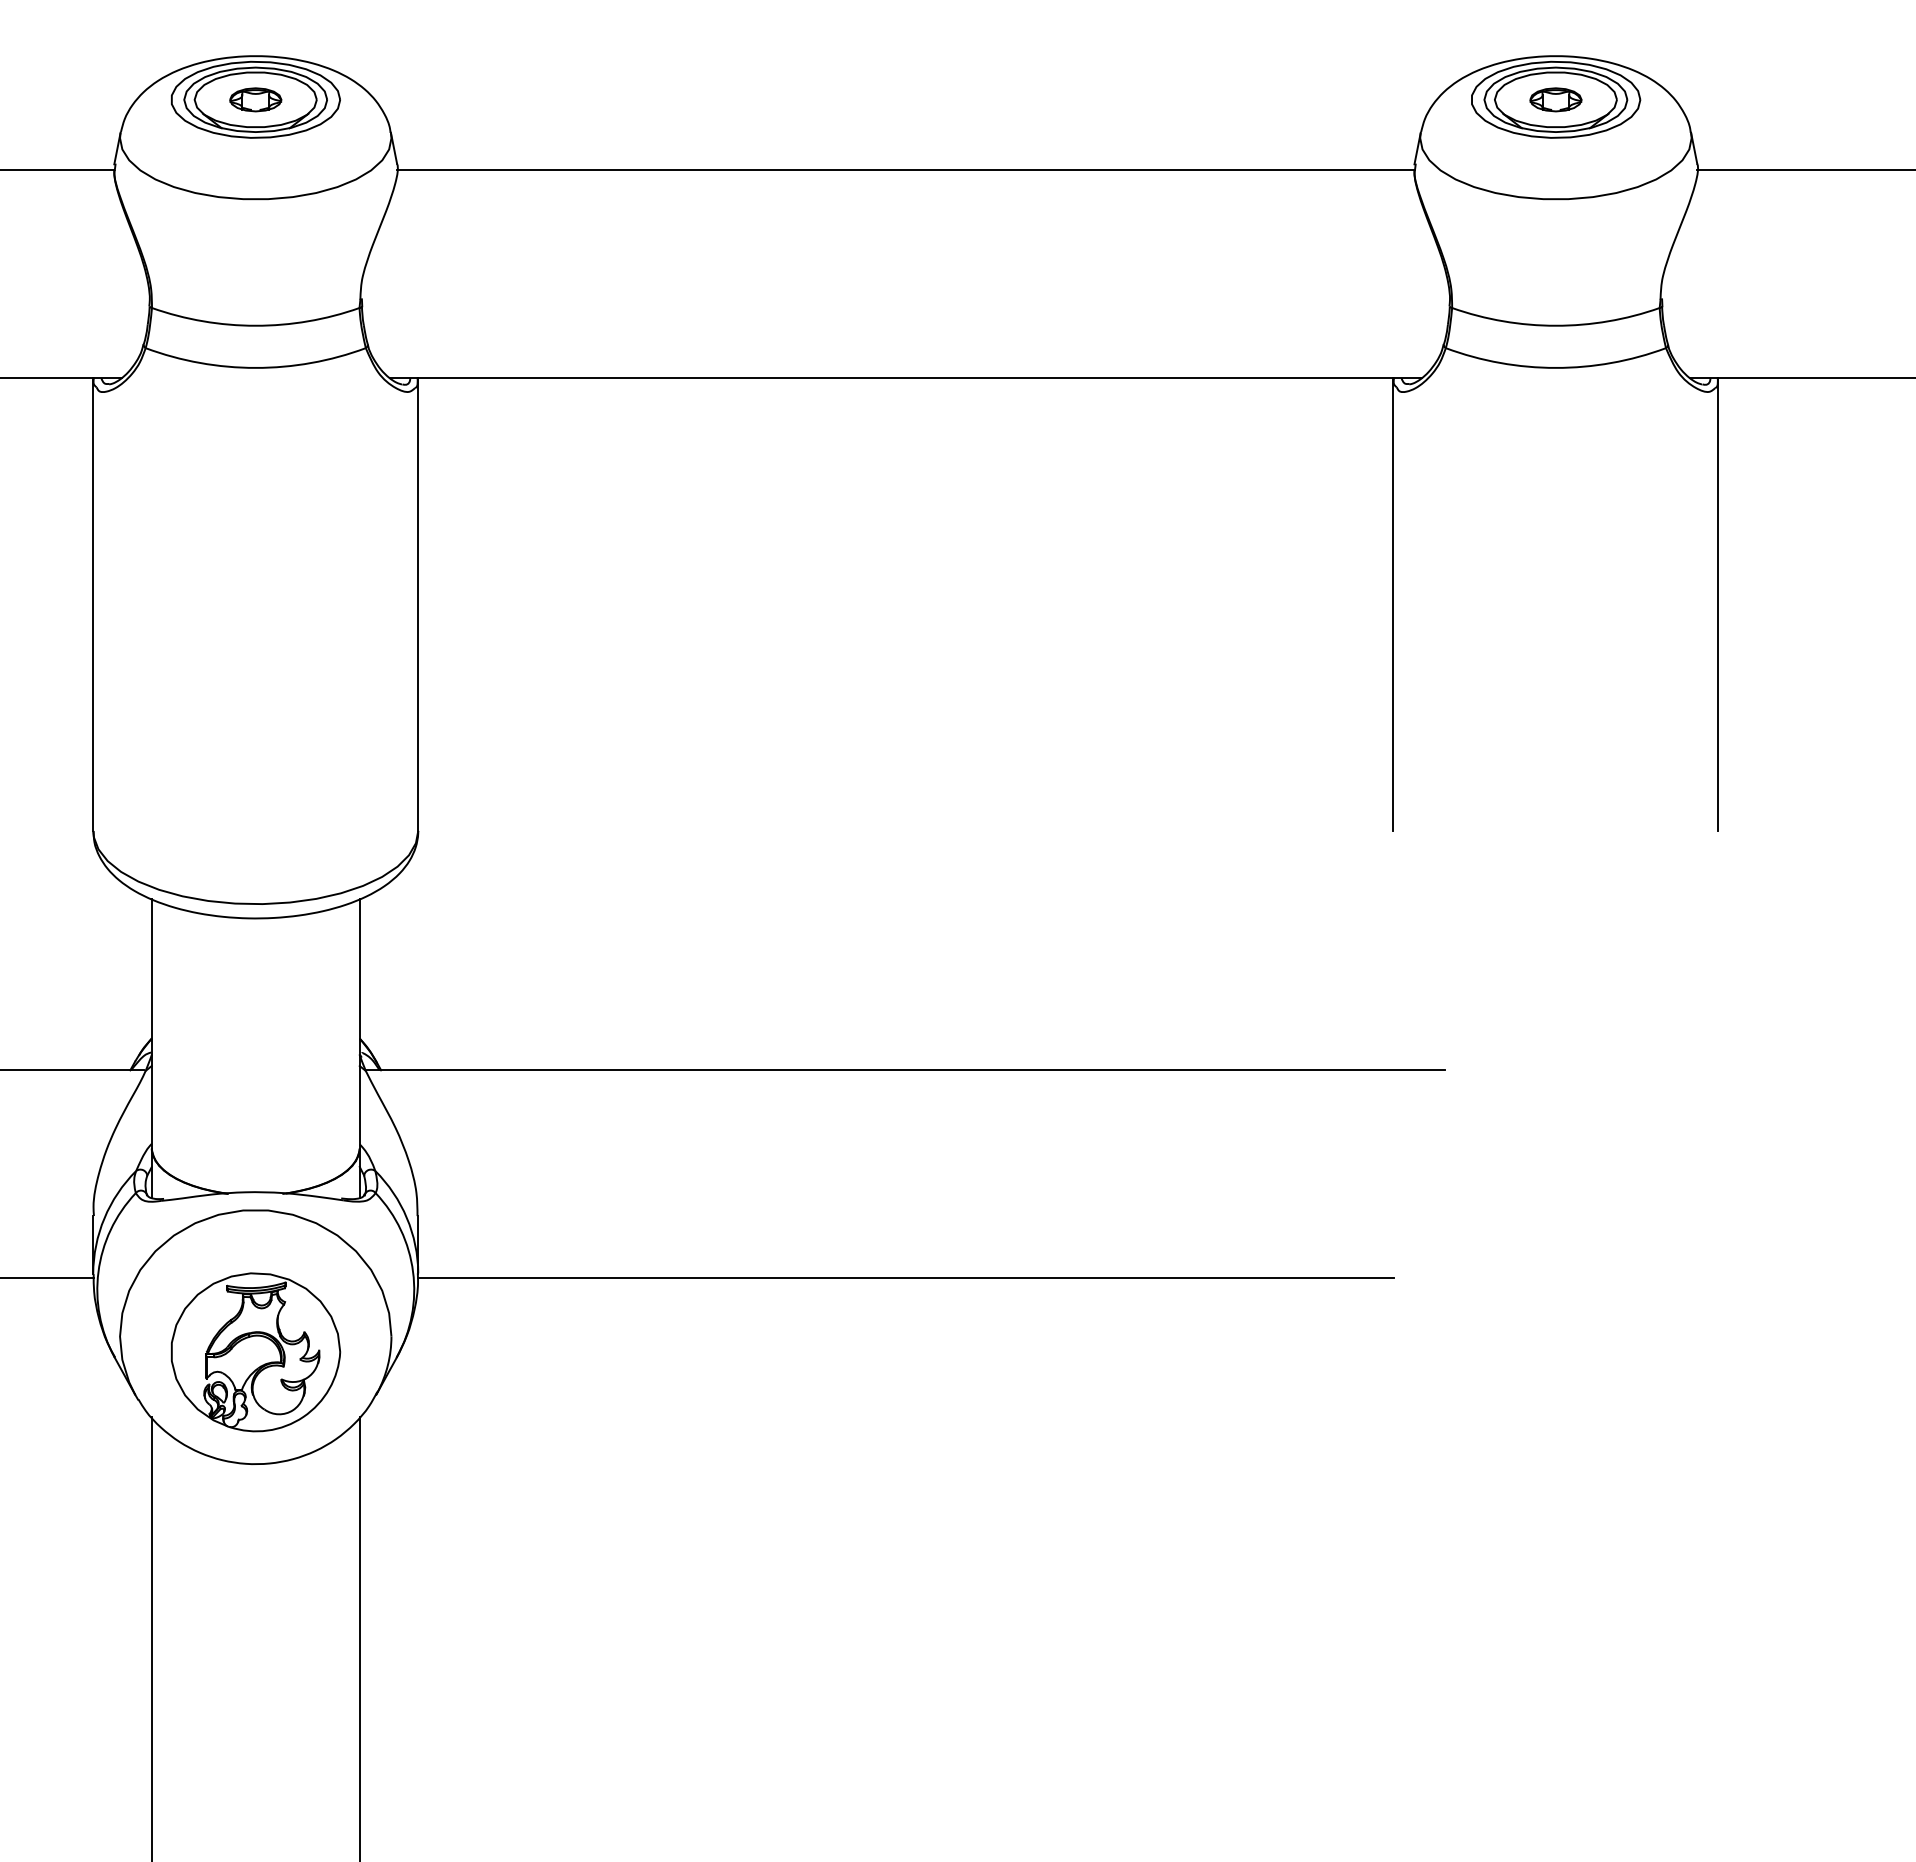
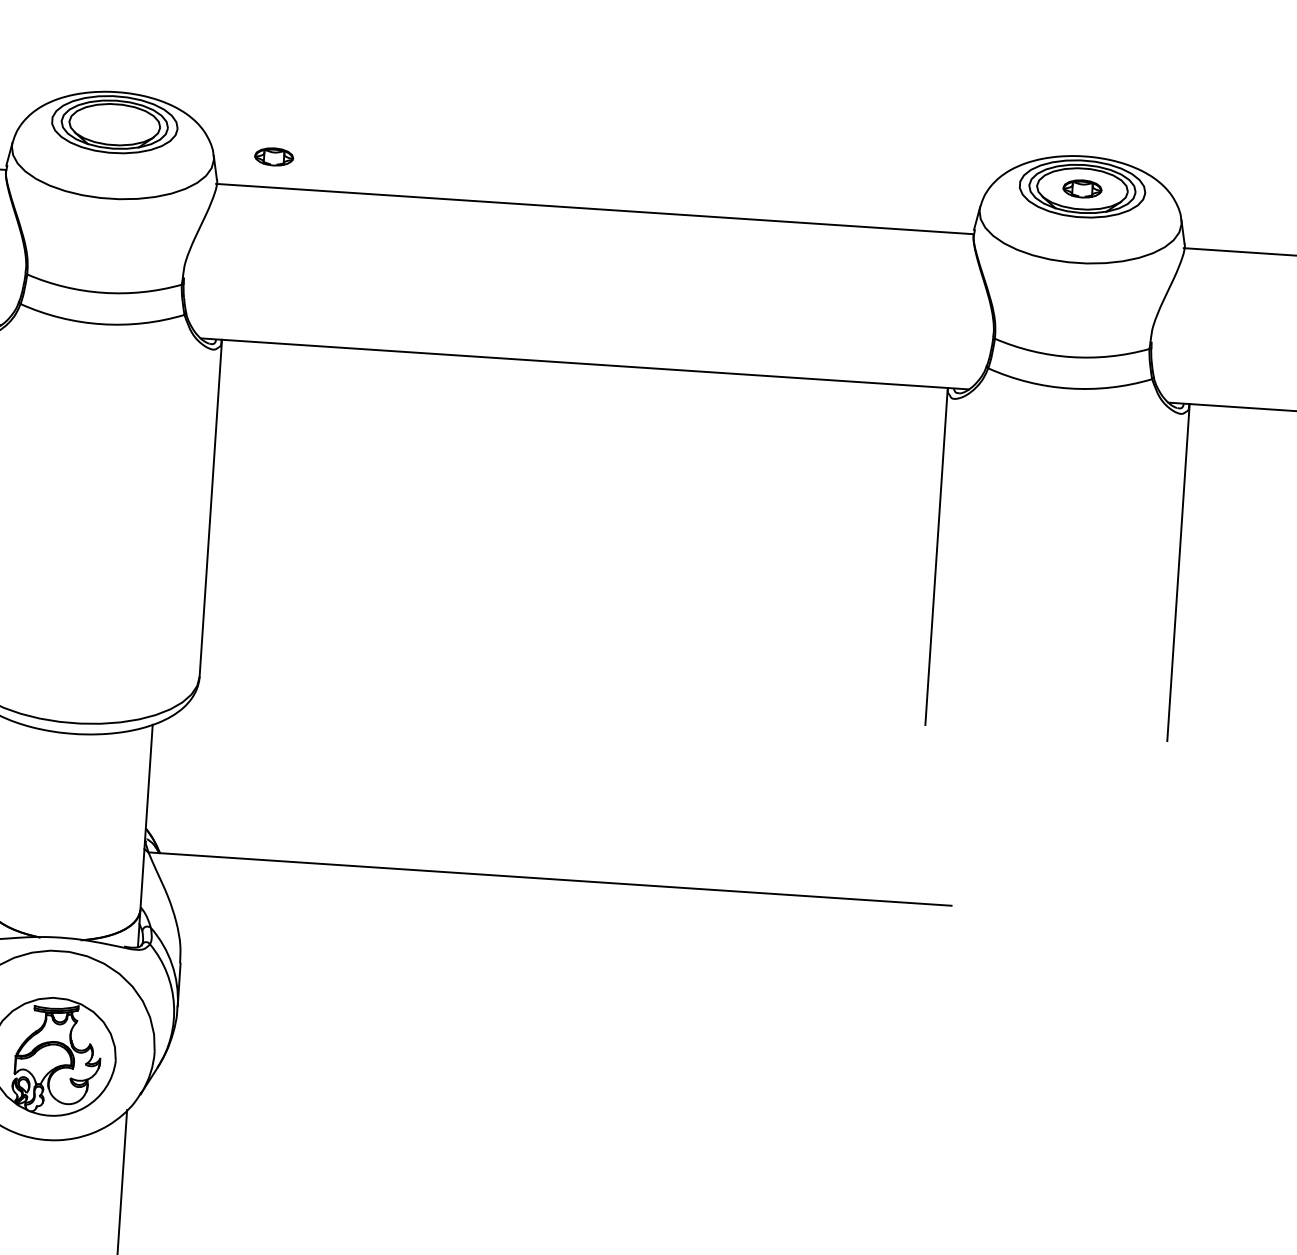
part: (255, 99) -> (273, 156), moved
line: (905, 1278) -> (540, 1034), removed

